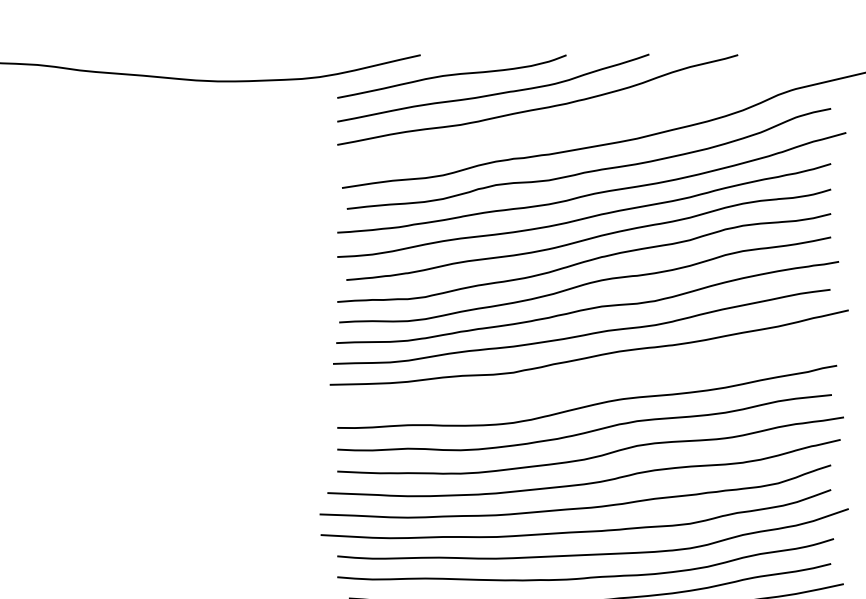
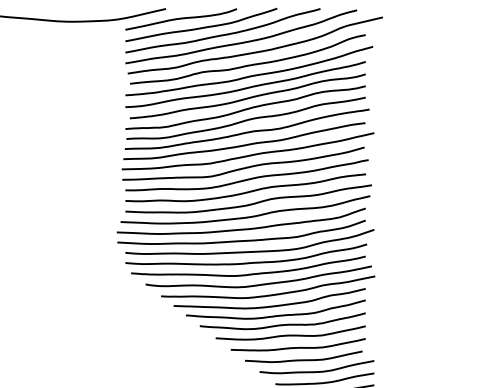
curve: (579, 122) -> (243, 41), added
curve: (579, 380) -> (243, 167), added

